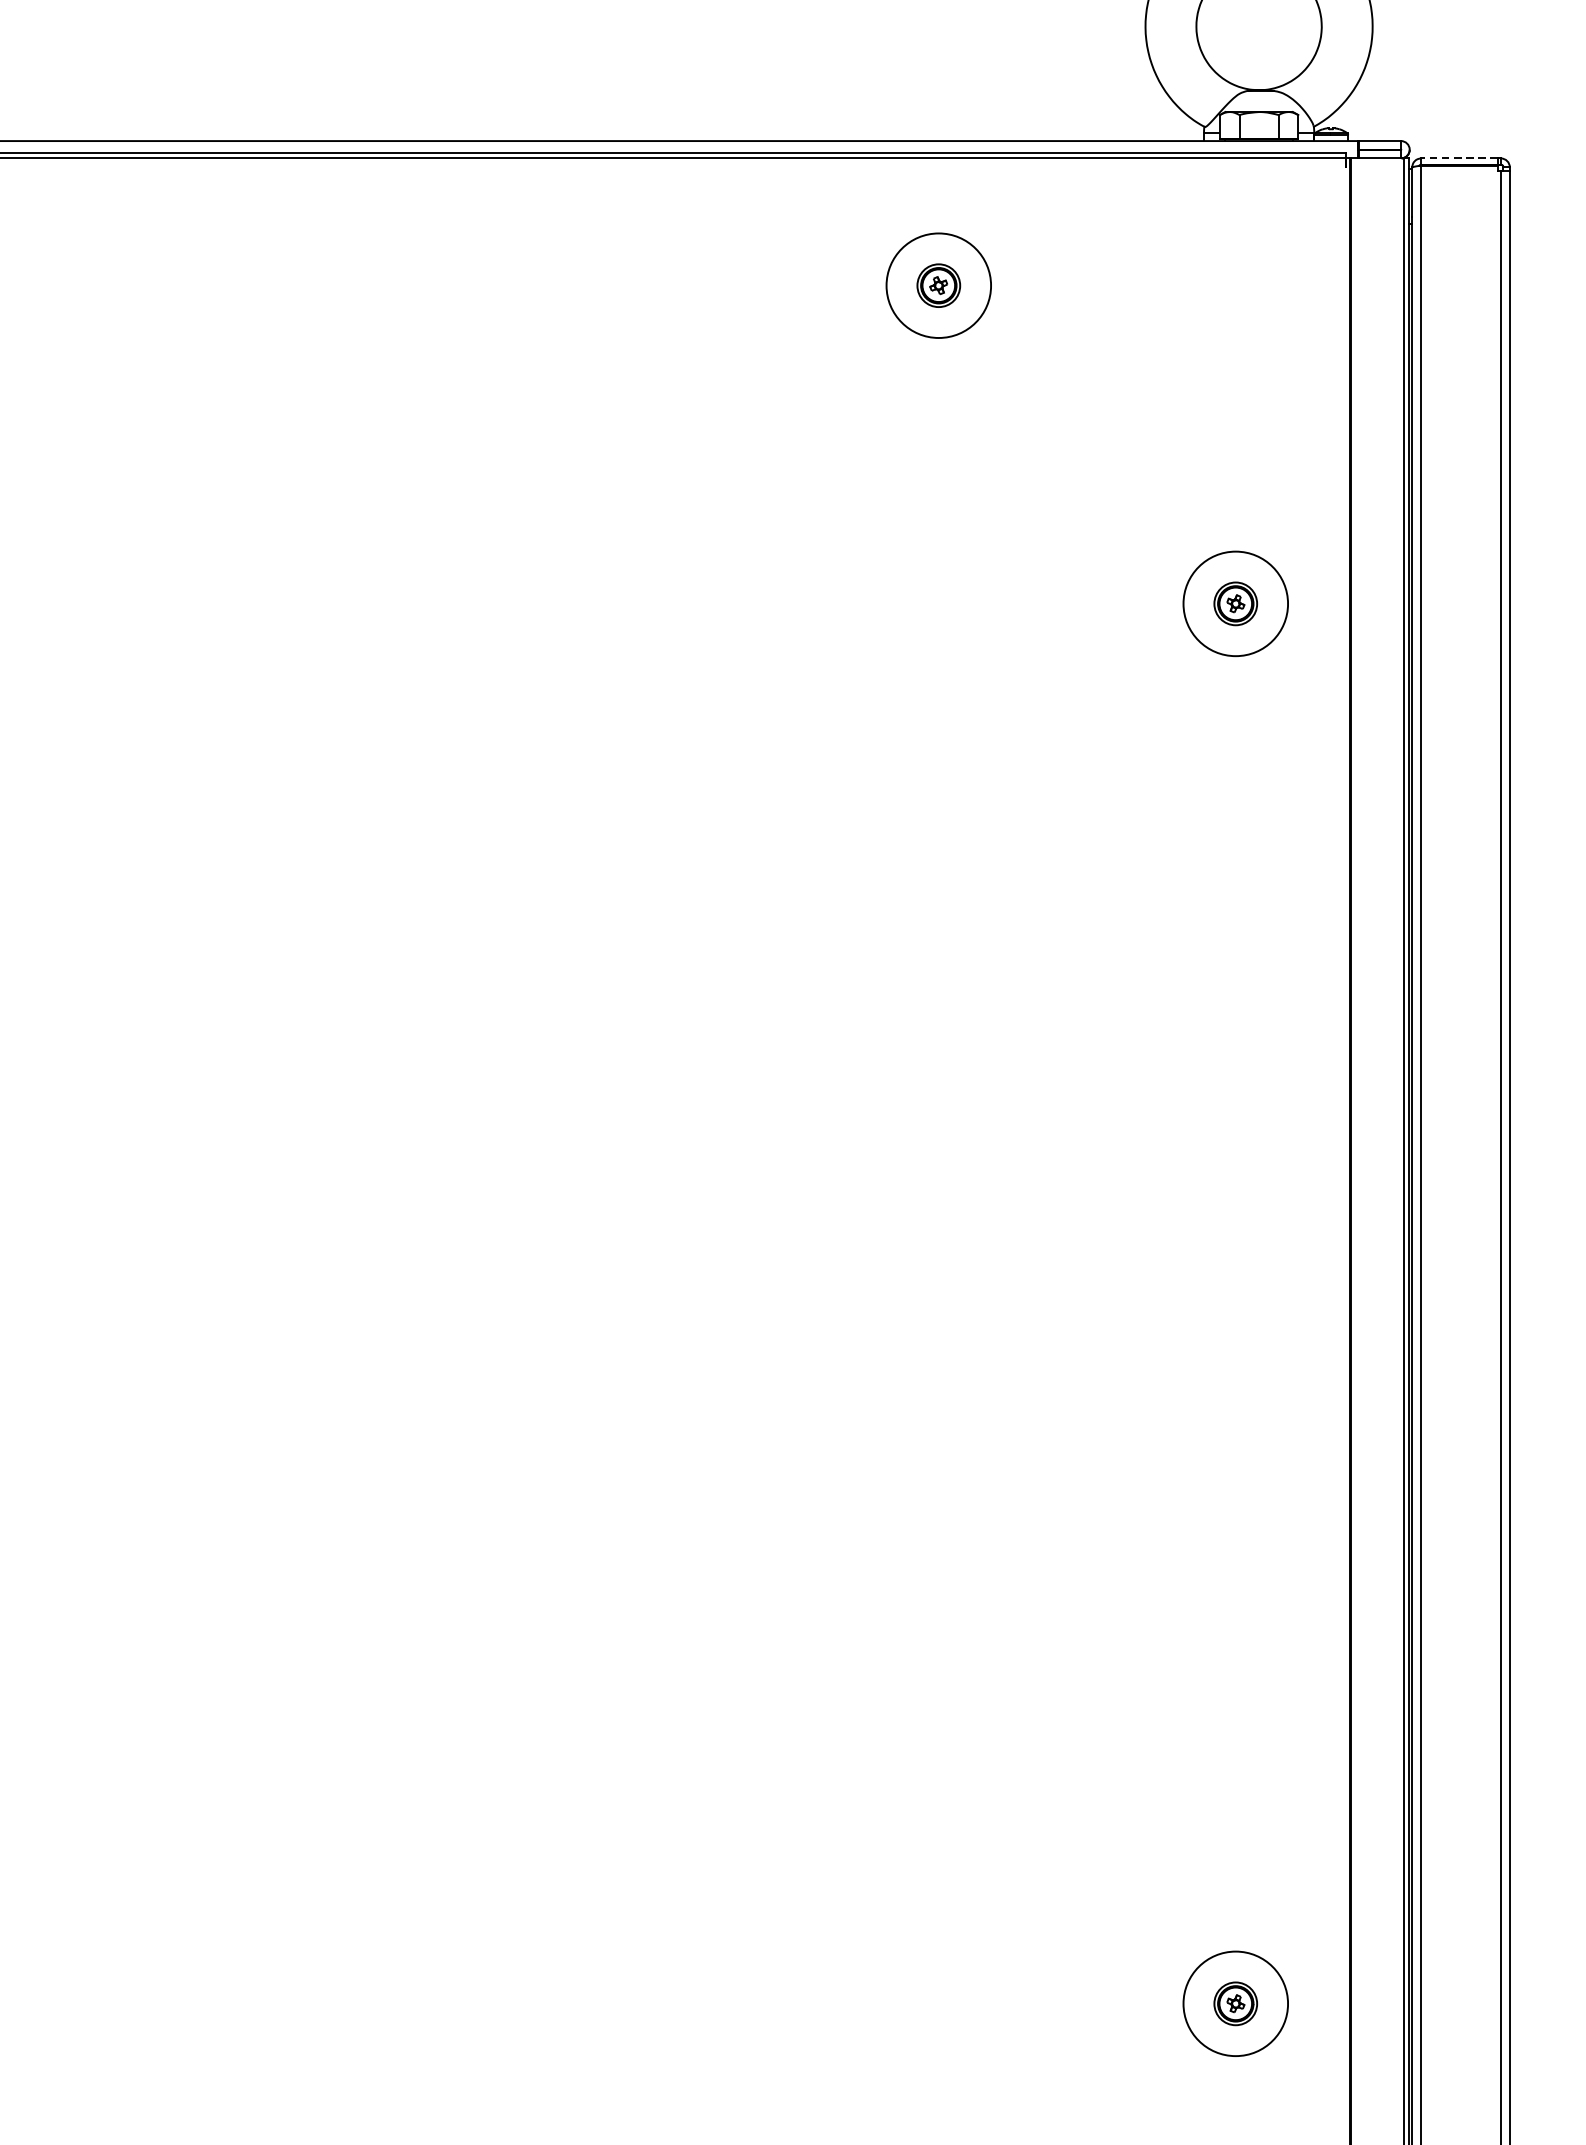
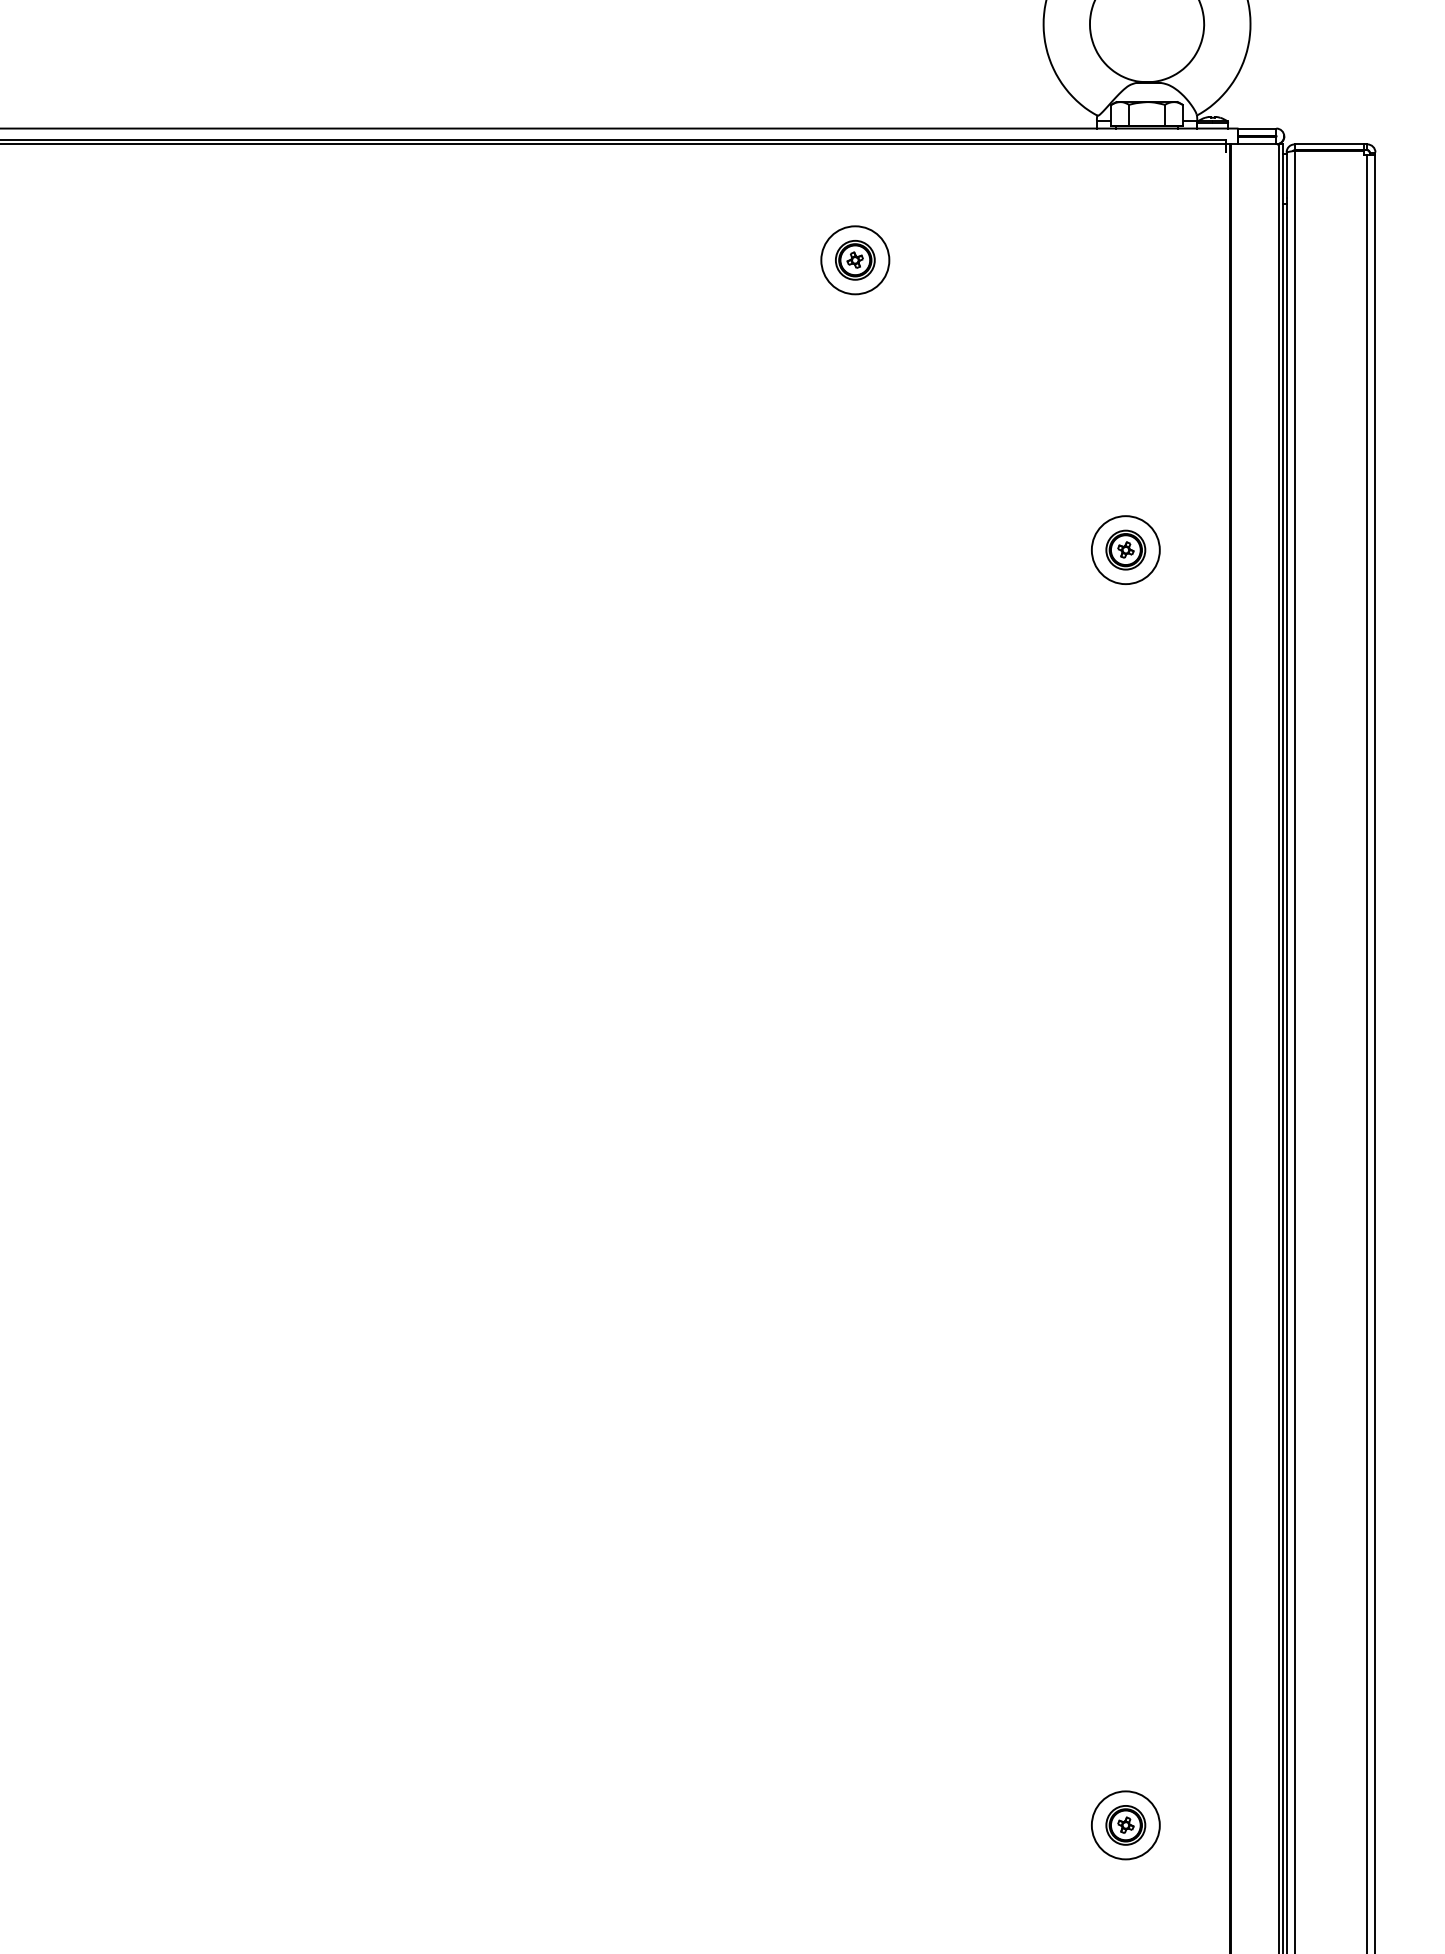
line: (1459, 158) -> (1329, 144), dashed -> solid
circle: (939, 285) -> (855, 260), size x0.71
circle: (1235, 604) -> (1125, 550), size x0.71
circle: (1235, 2003) -> (1125, 1825), size x0.71

